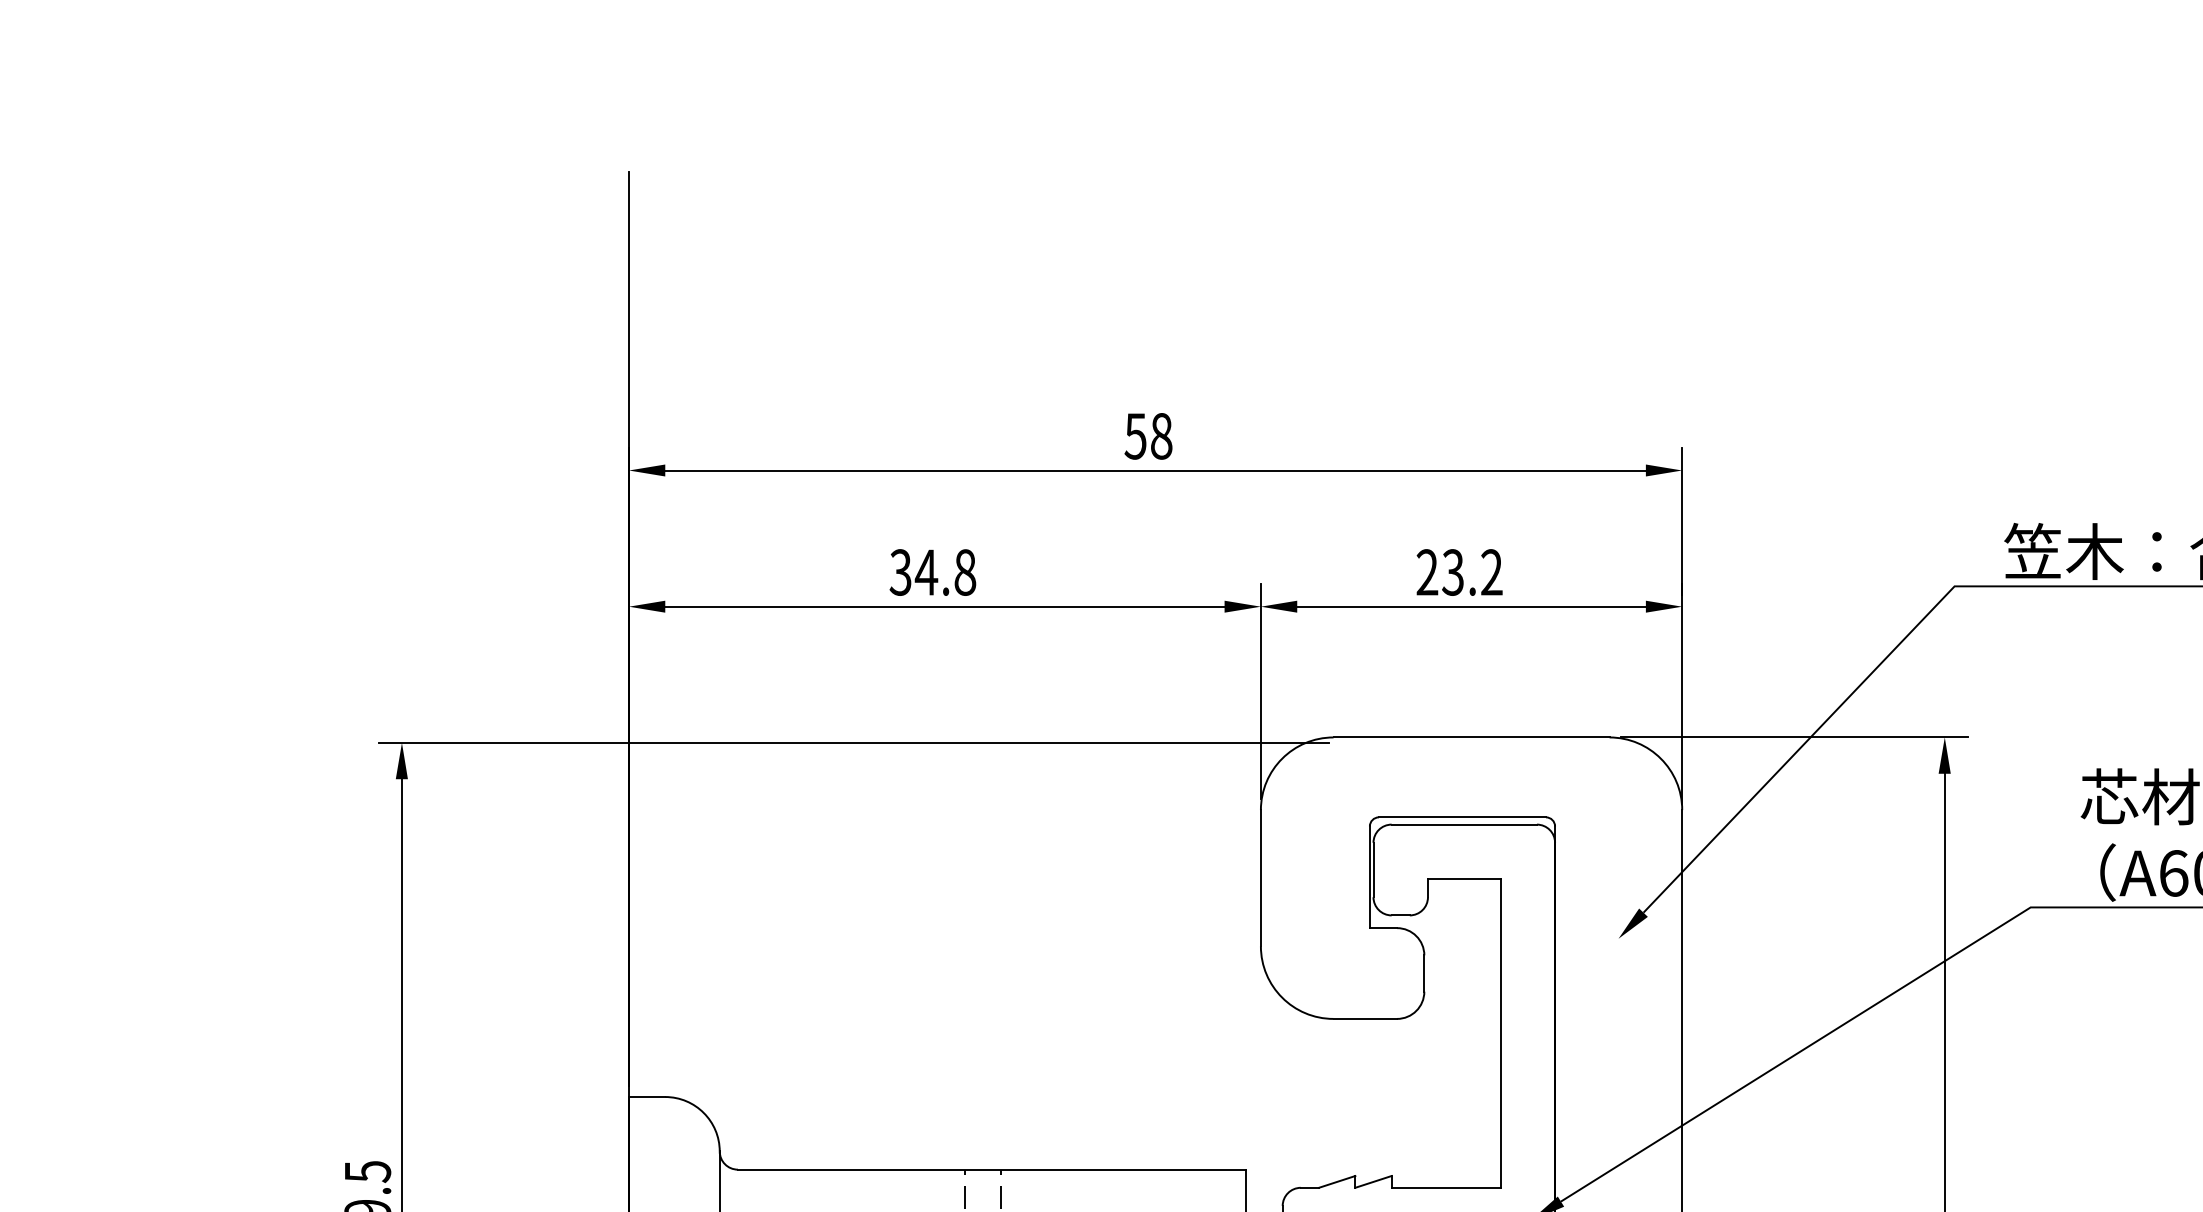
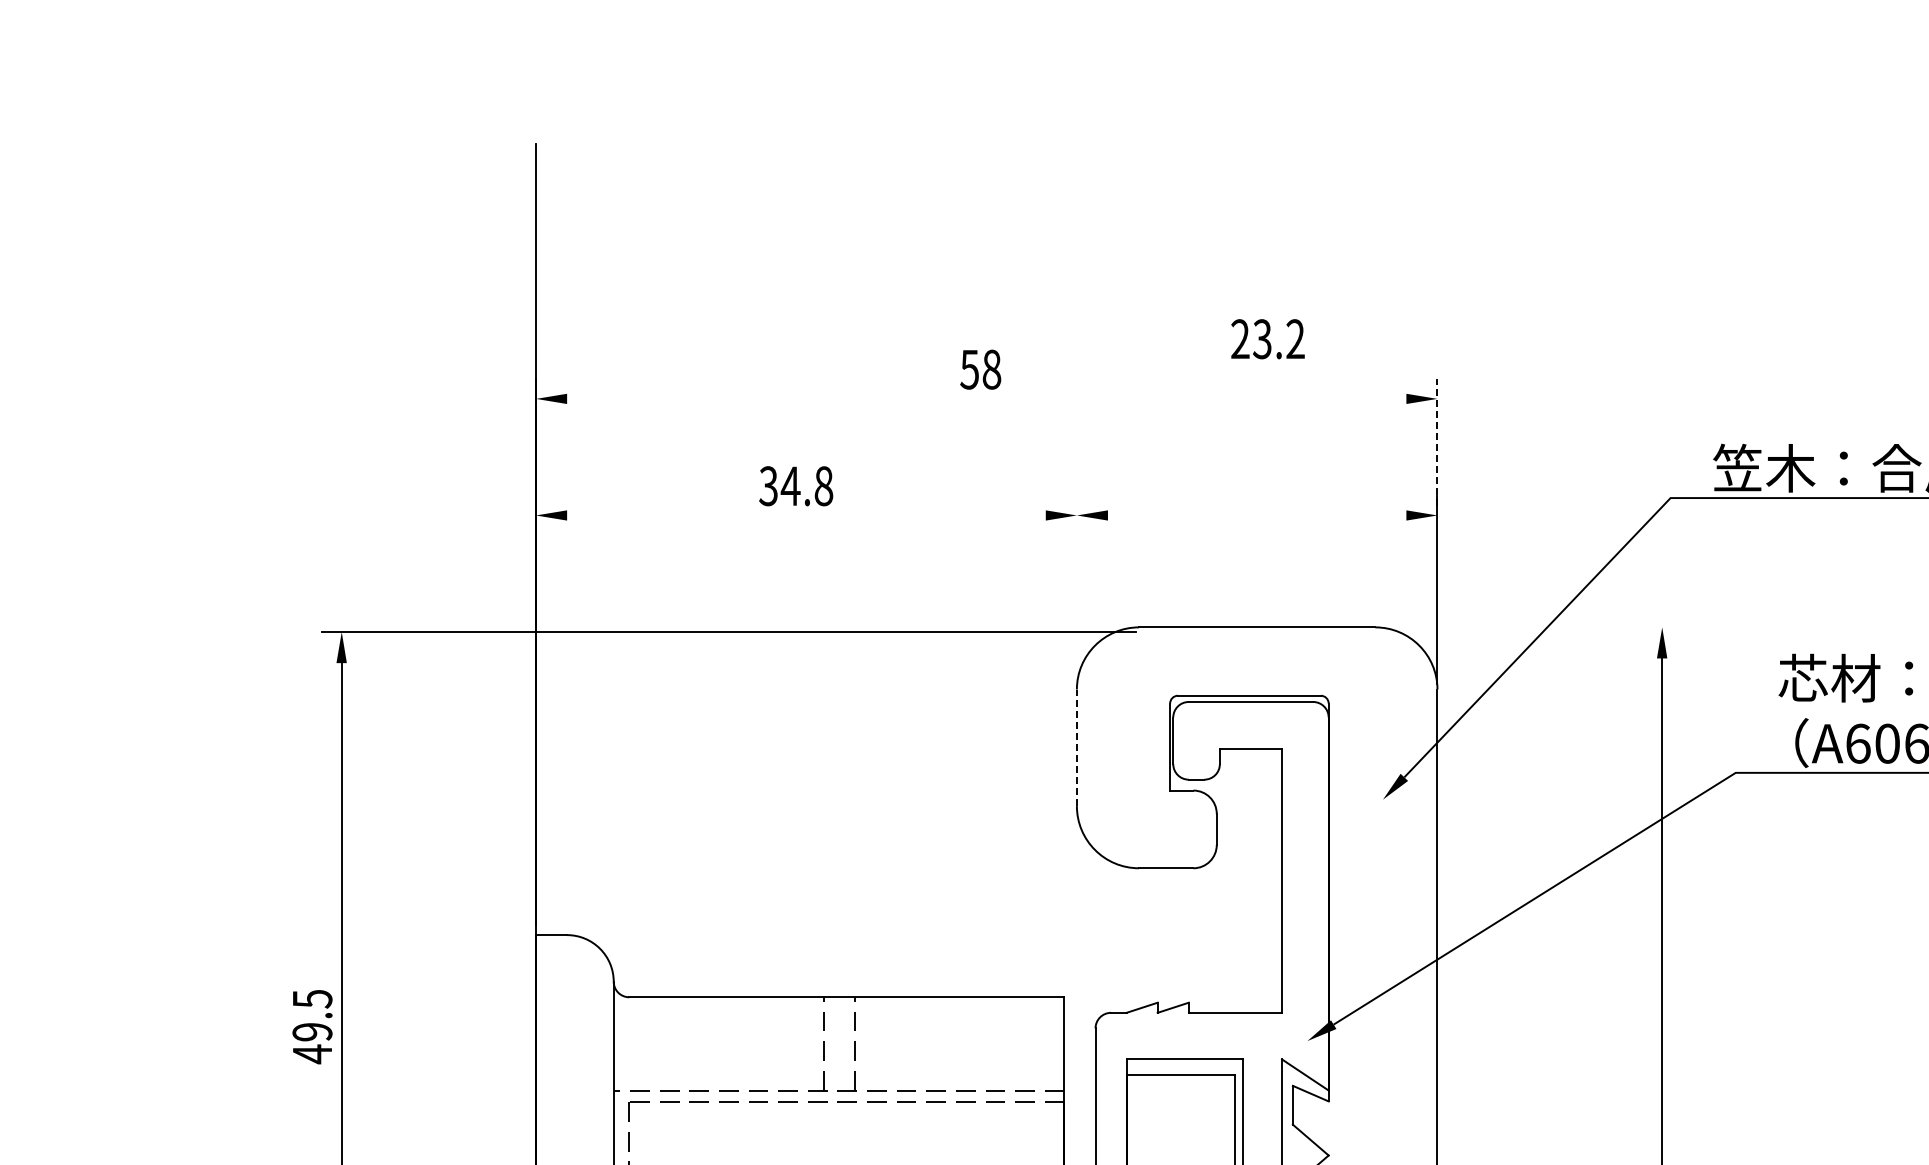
line: (1155, 470) -> (986, 398), removed
line: (1682, 521) -> (1437, 442), solid -> dashed
text: (1459, 572) -> (1267, 339), moved
line: (944, 606) -> (806, 515), removed
line: (1470, 606) -> (1256, 515), removed
line: (1260, 690) -> (1076, 587), removed
line: (1793, 737) -> (1532, 627), removed
line: (1260, 877) -> (1076, 747), solid -> dashed

